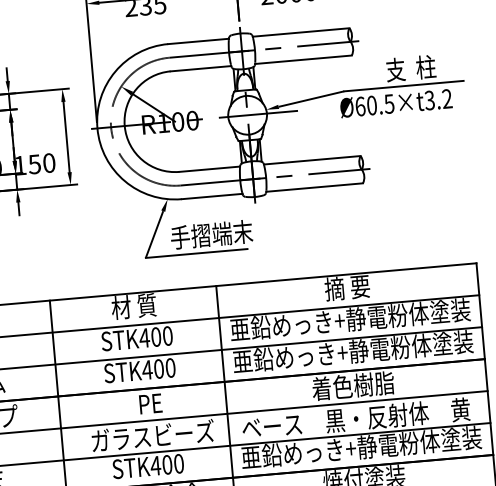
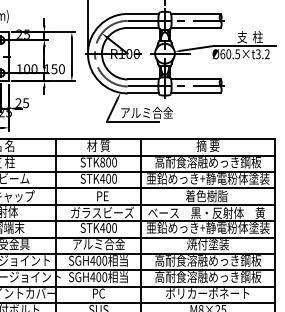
text: (221, 233) -> (146, 112), 手摺端末 -> アルミ合金
text: (349, 320) -> (207, 162), 亜鉛めっき+静電粉体塗装 -> 高耐食溶融めっき鋼板
text: (144, 338) -> (102, 162), STK400 -> STK800

